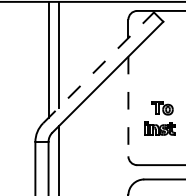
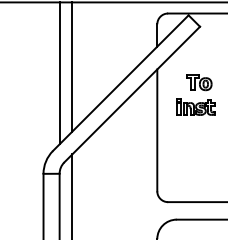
line: (98, 67) -> (120, 82), dashed -> solid
line: (128, 106) -> (157, 130), dashed -> solid
part: (159, 118) -> (195, 94), moved

